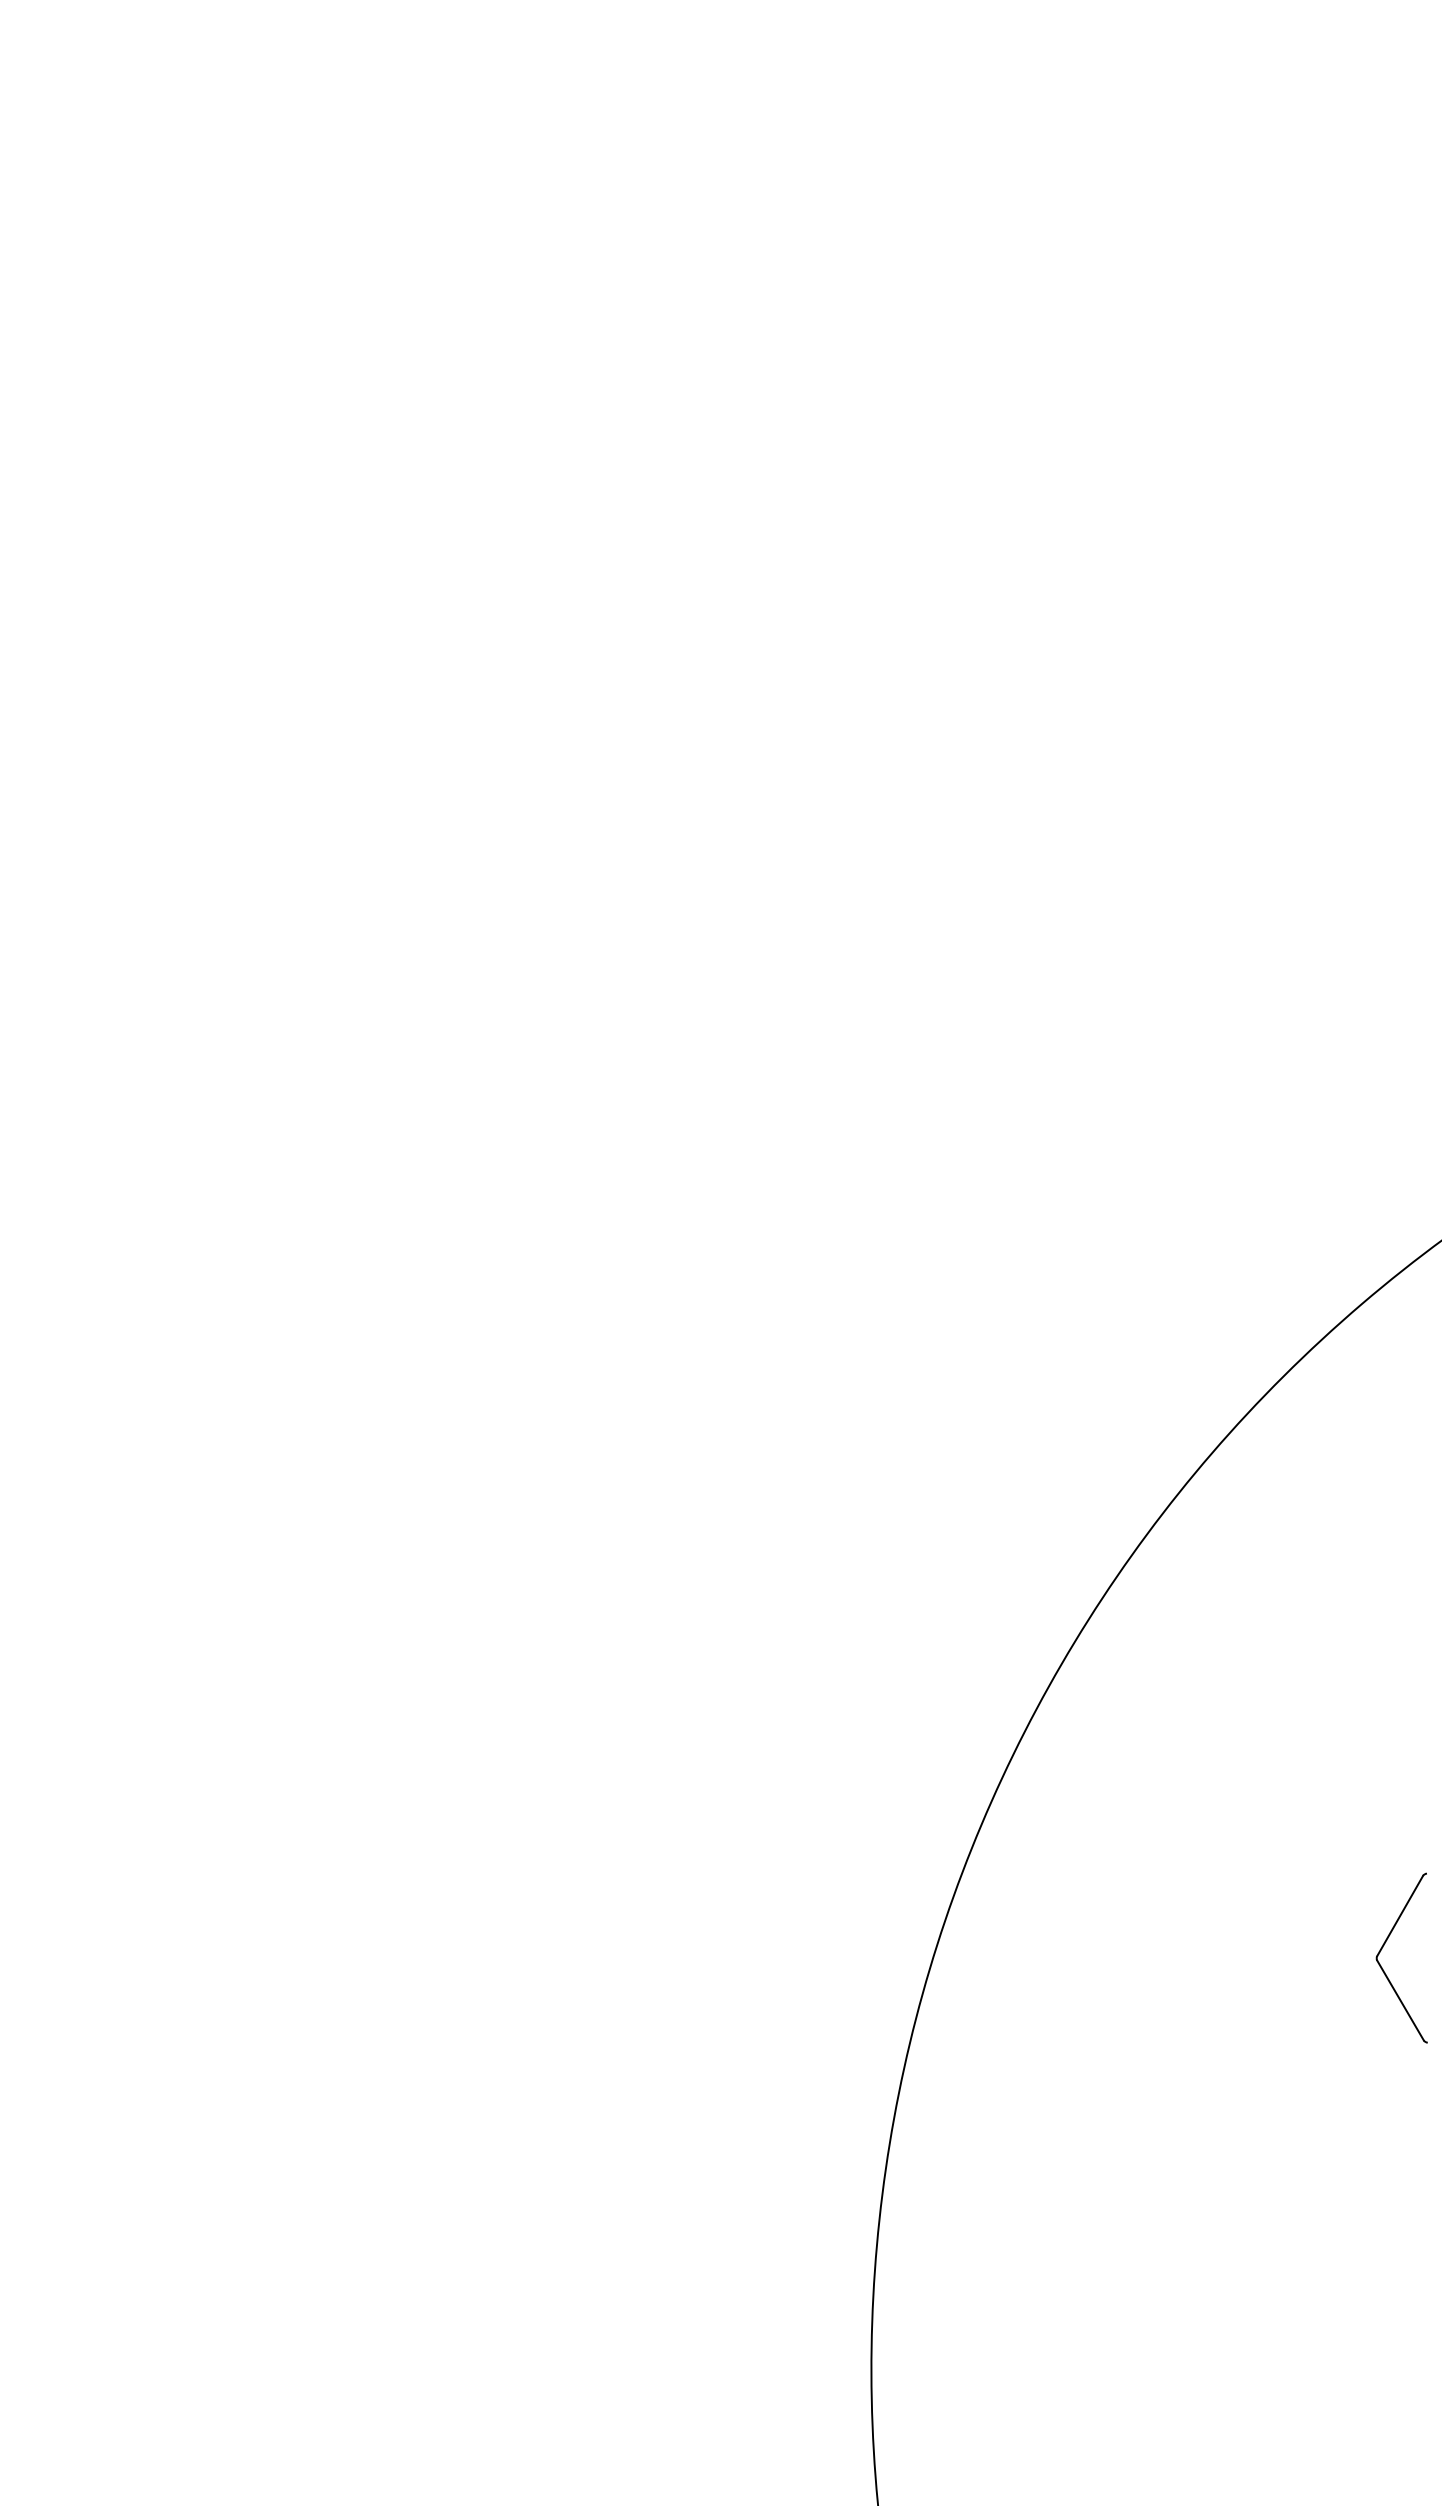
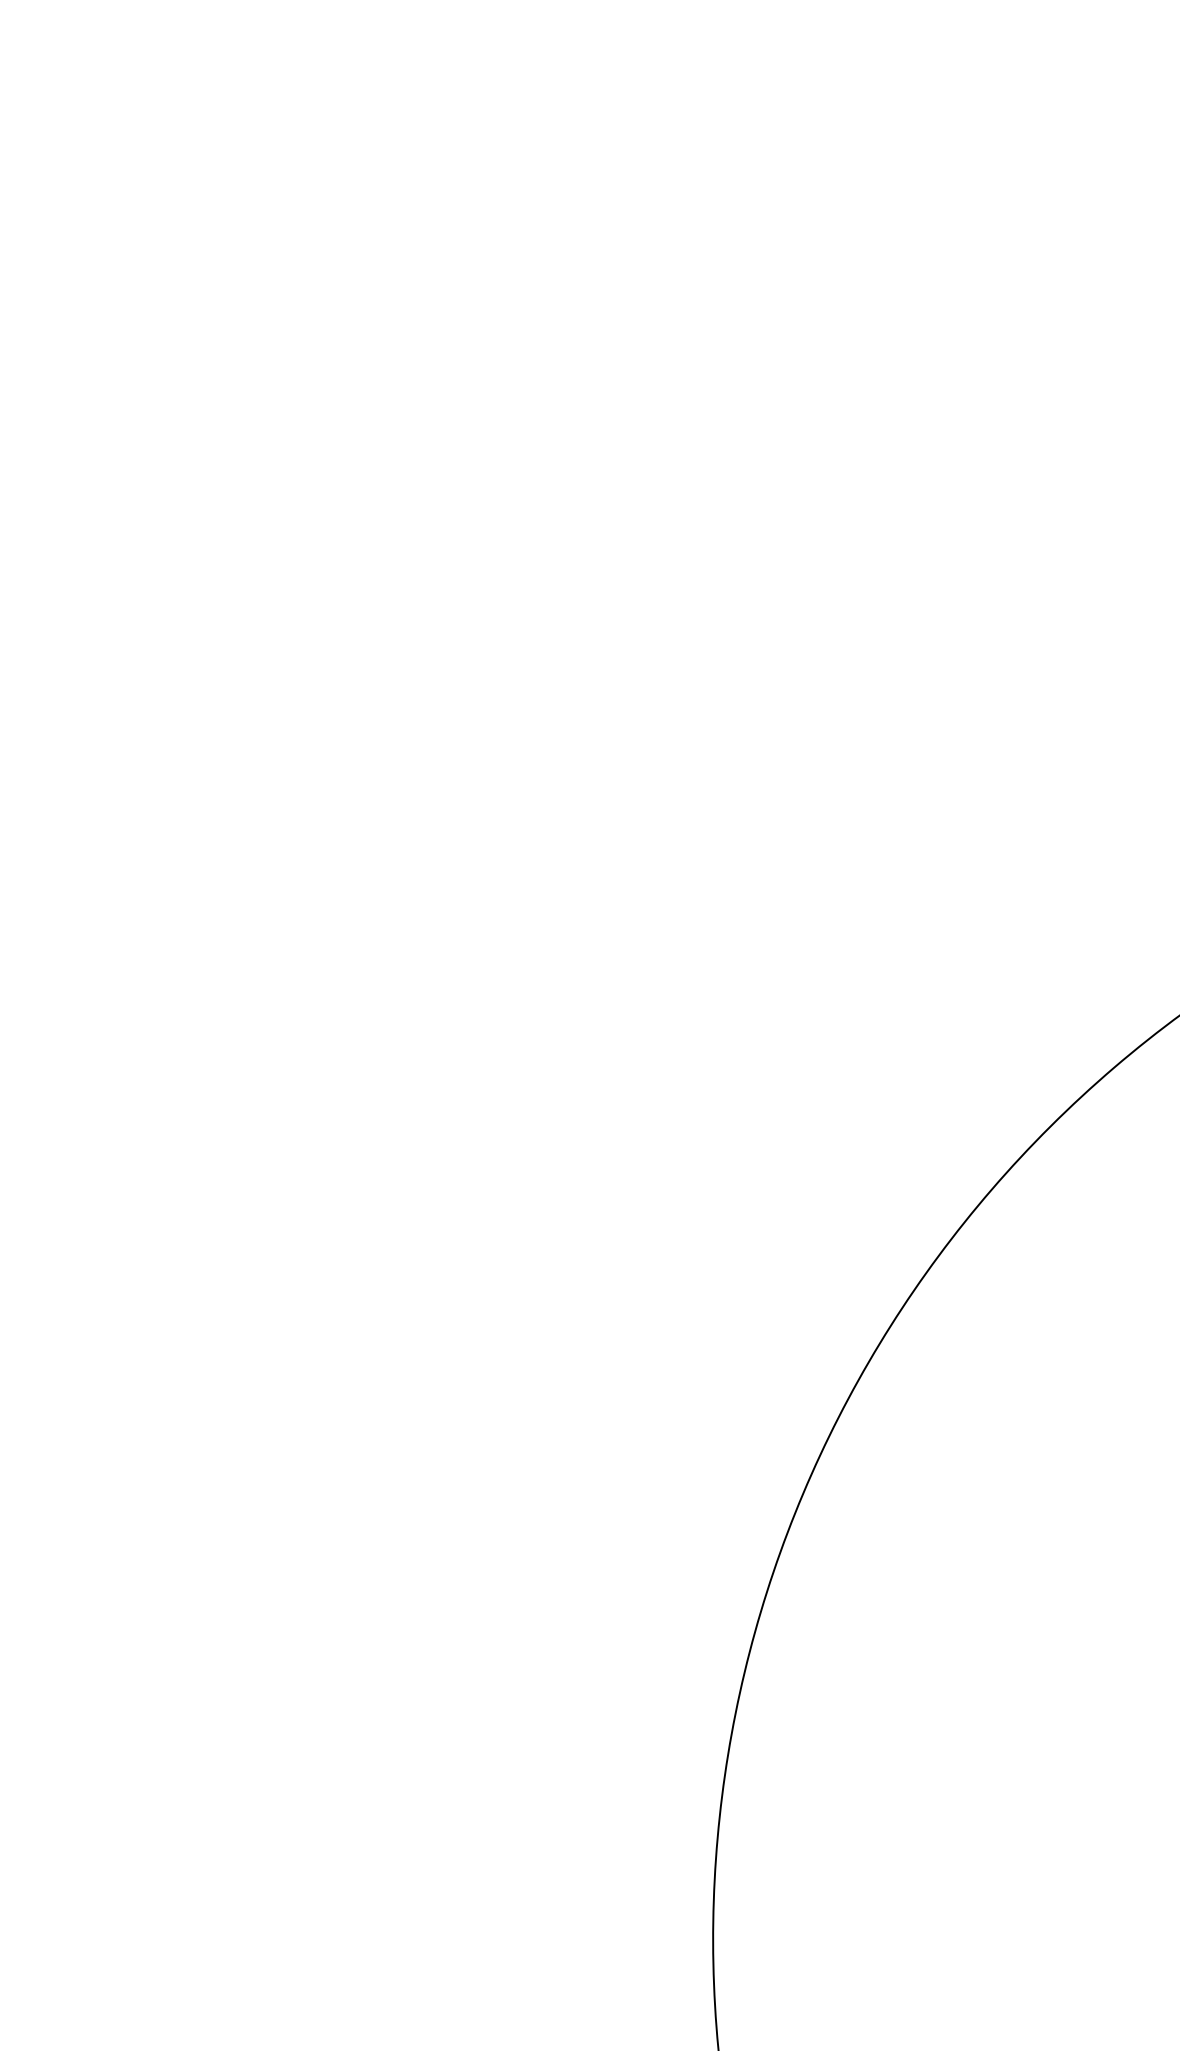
part: (1383, 1947) -> (1132, 1594), removed

